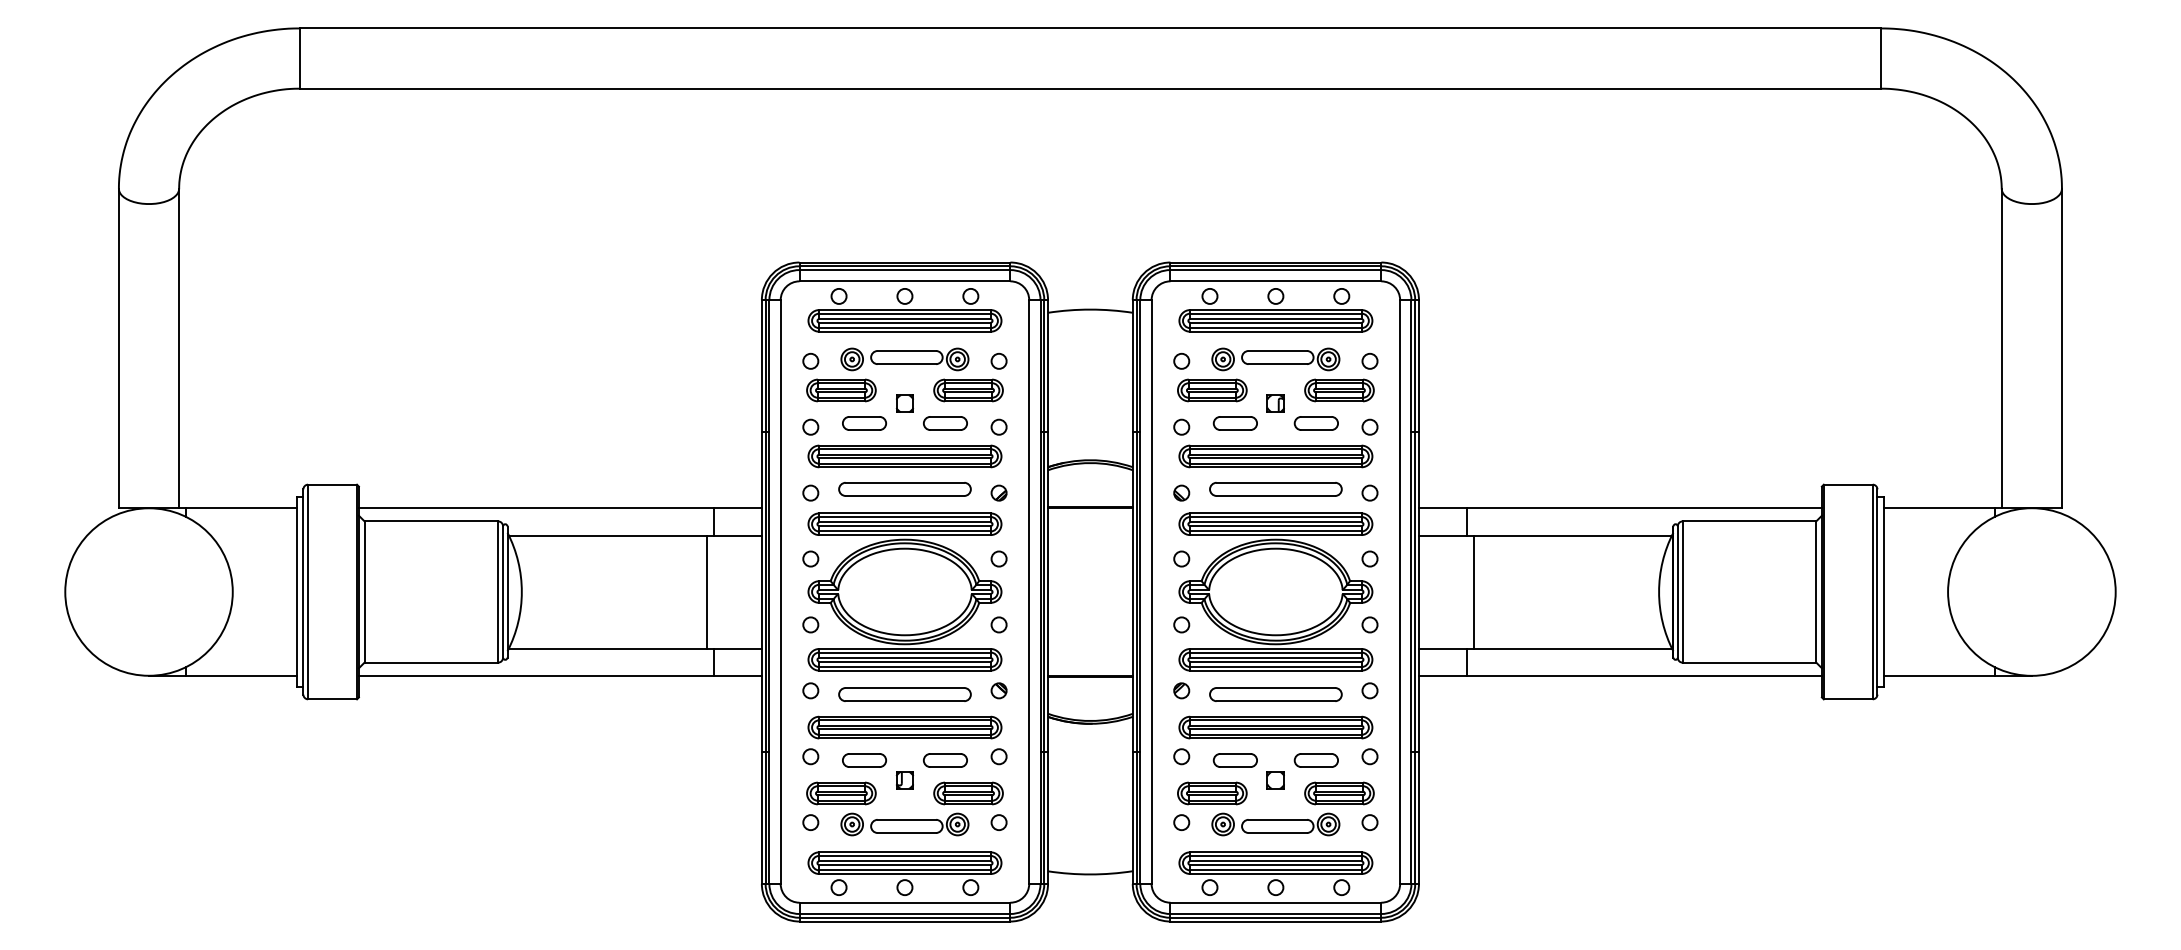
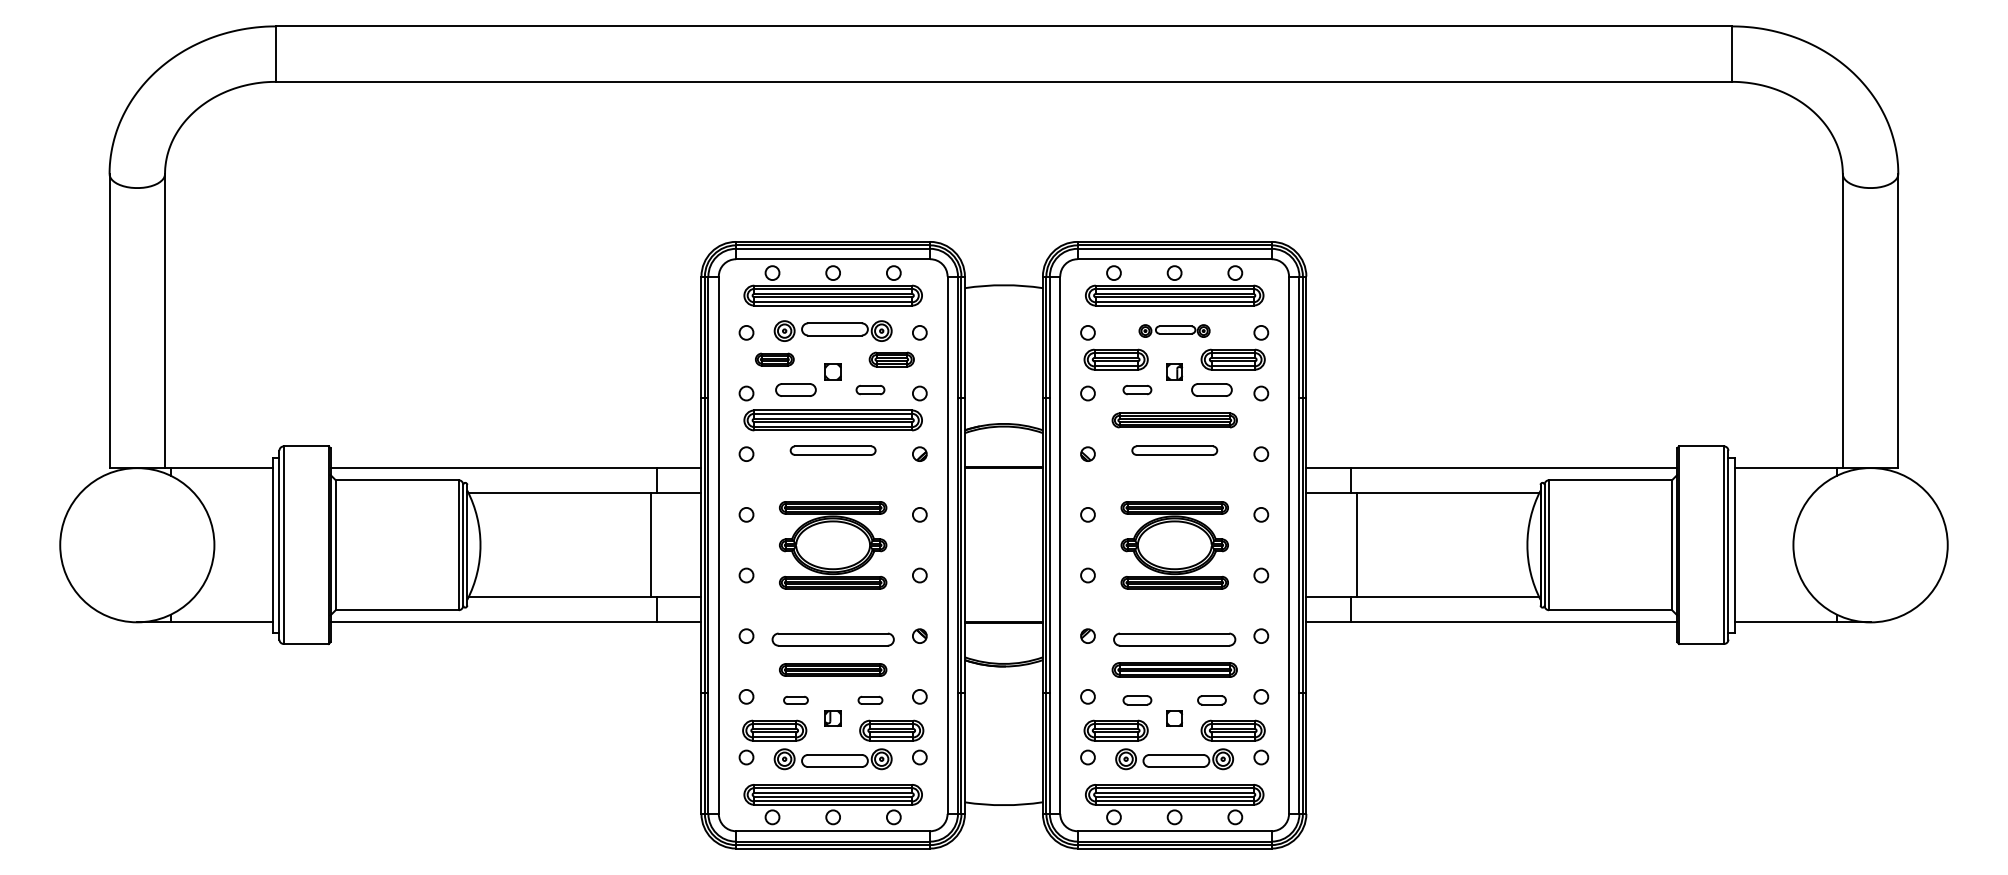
part: (1275, 358) -> (1174, 330), size x0.6
part: (841, 390) -> (774, 359), size x0.6
part: (968, 390) -> (891, 359), size x0.7
part: (945, 422) -> (870, 389), size x0.7
part: (1235, 422) -> (1137, 389), size x0.7
part: (1275, 456) -> (1174, 420), size x0.7
part: (904, 489) -> (832, 450), size x0.7
part: (1275, 489) -> (1174, 450), size x0.7
part: (904, 592) -> (832, 545), size x0.6
part: (1275, 592) -> (1174, 545), size x0.6
part: (904, 727) -> (832, 669), size x0.6
part: (1275, 727) -> (1174, 669), size x0.7
part: (864, 760) -> (795, 700), size x0.6
part: (945, 760) -> (870, 700), size x0.6
part: (1235, 760) -> (1137, 700), size x0.7
part: (1315, 760) -> (1211, 700), size x0.7

